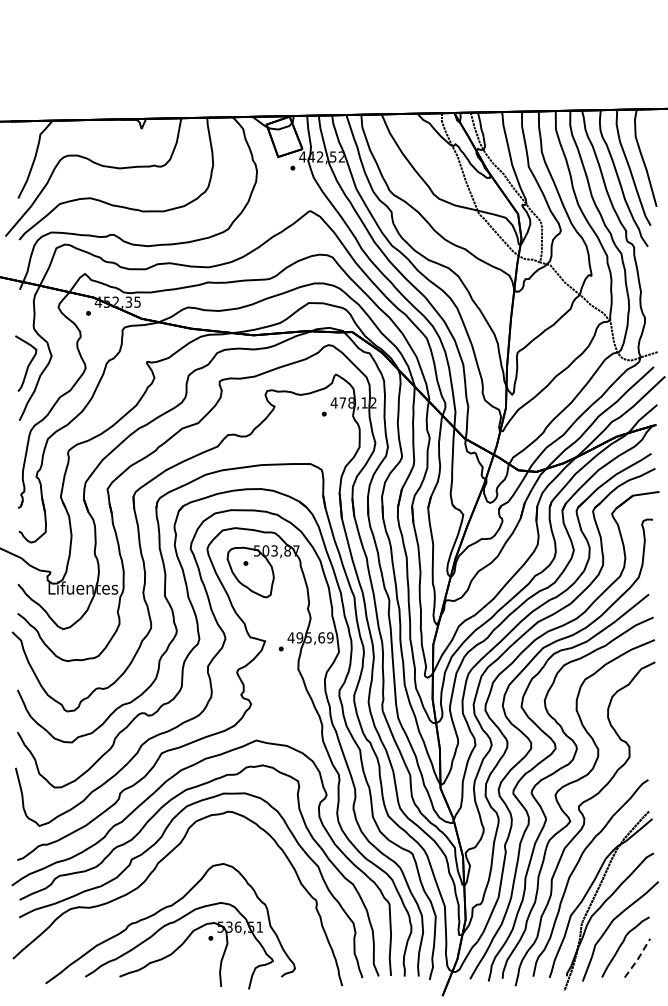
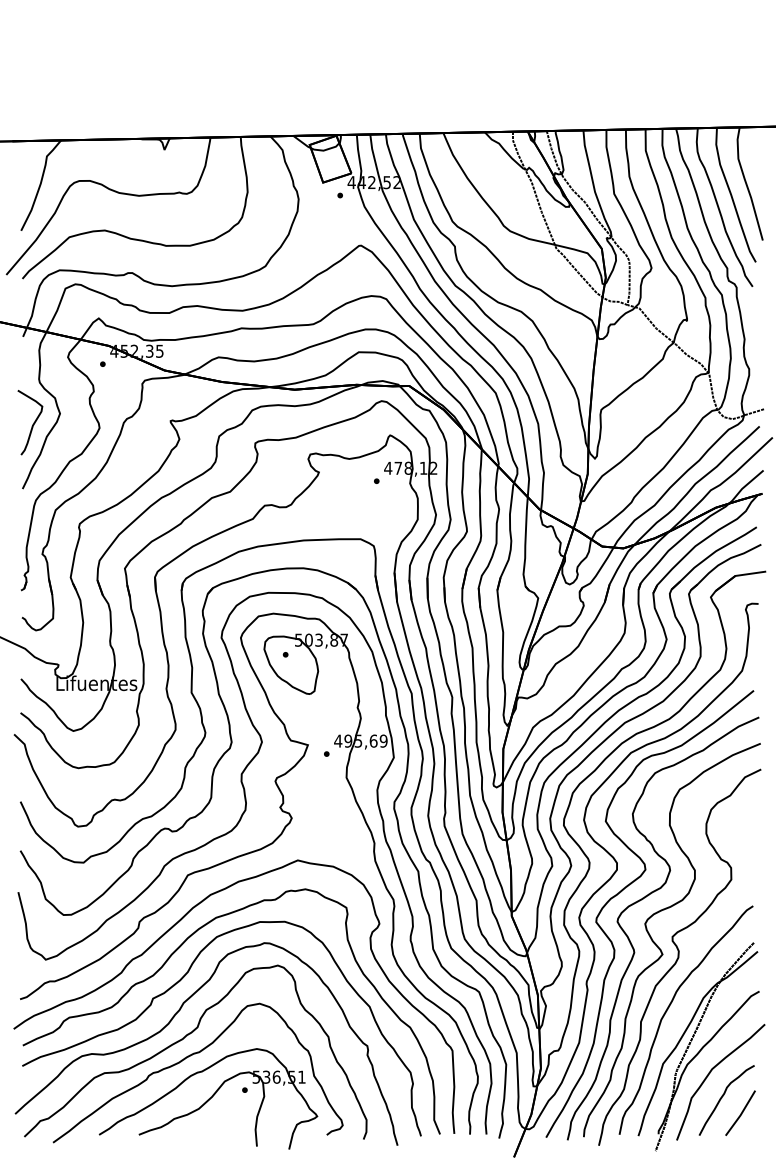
curve: (158, 894) -> (184, 1039), added
line: (638, 959) -> (741, 1114), dashed -> solid

